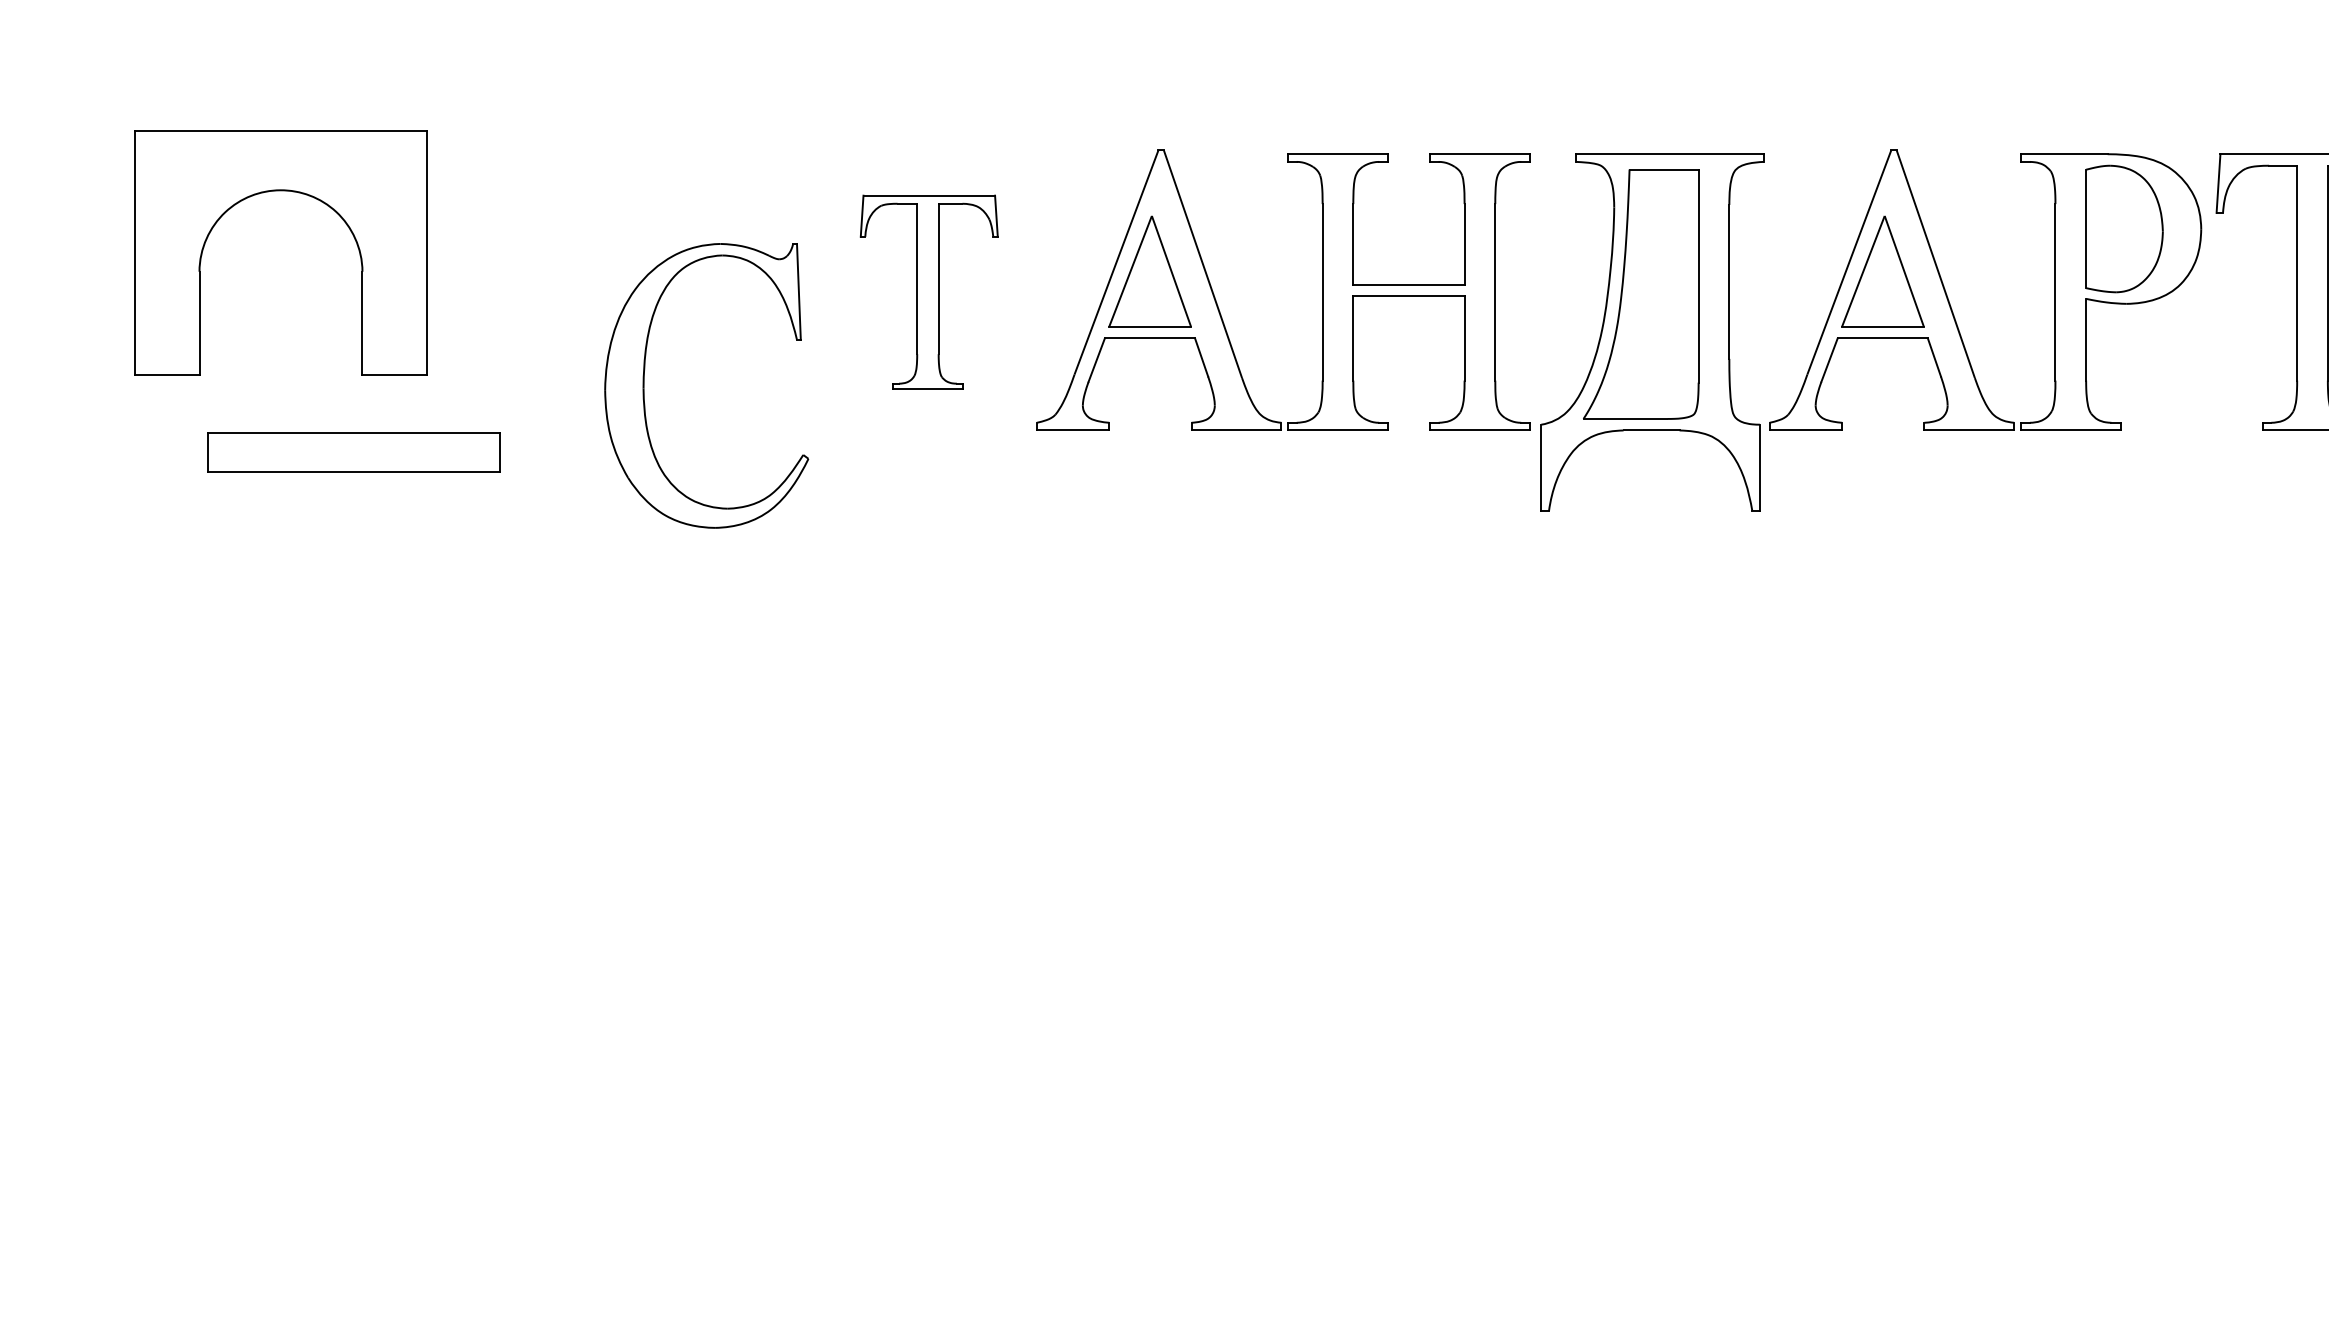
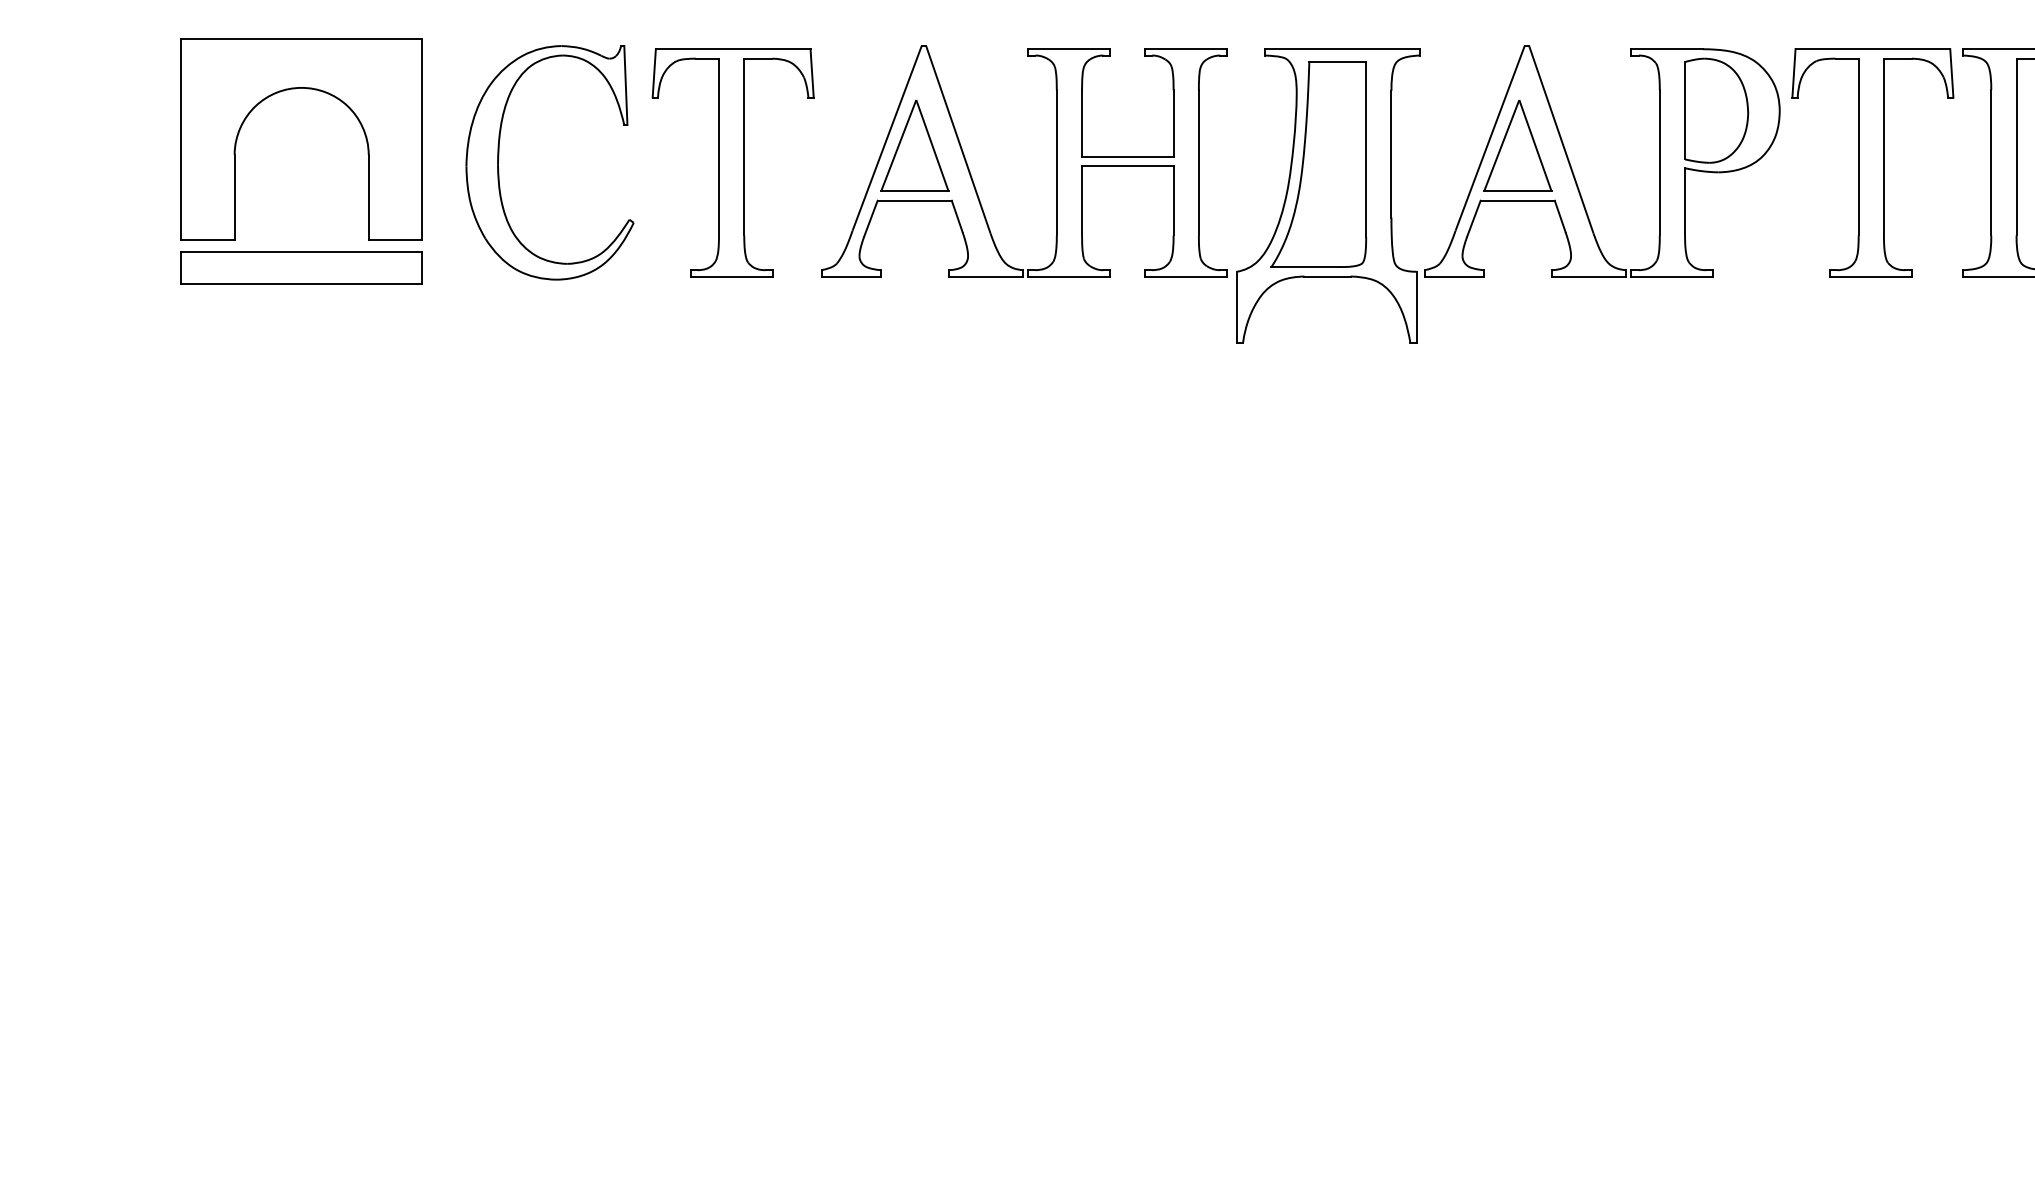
part: (273, 192) -> (295, 89), moved
part: (928, 291) -> (732, 162), size x1.43
part: (645, 378) -> (499, 156), moved
part: (353, 452) -> (301, 267), moved

